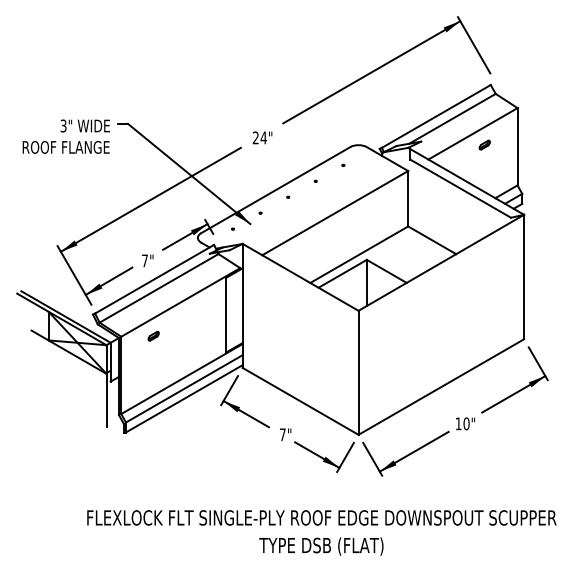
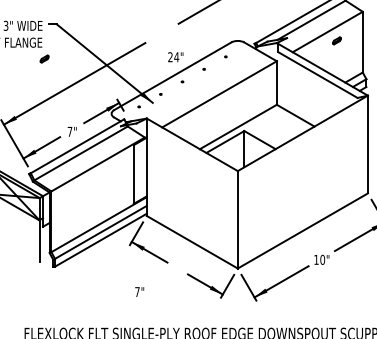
text: (262, 137) -> (175, 56), moved
part: (153, 335) -> (44, 58), moved
text: (285, 434) -> (139, 291), moved

